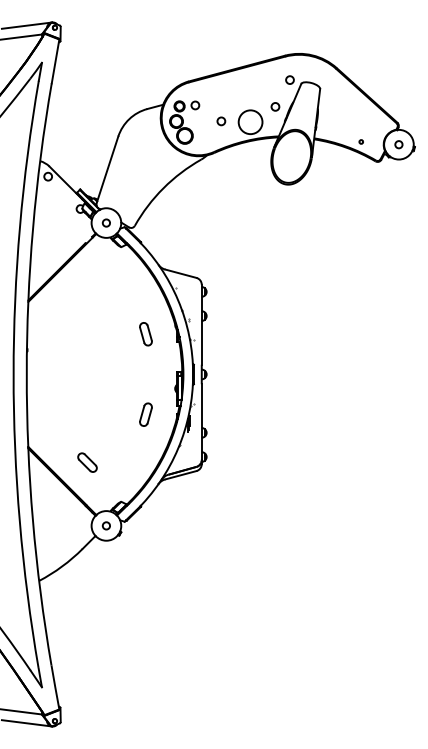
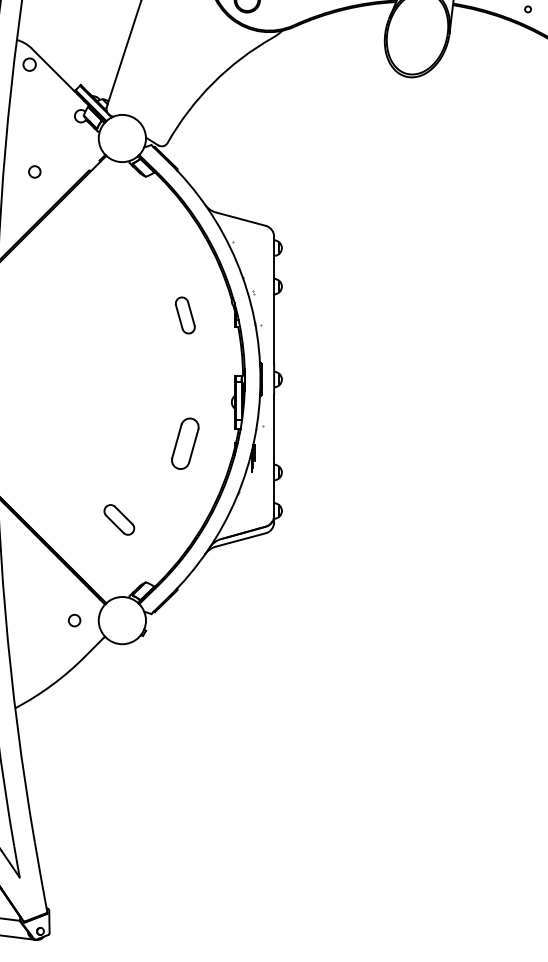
circle: (105, 222) -> (33, 171), moved
part: (145, 414) -> (184, 443), size x1.4
part: (87, 462) -> (119, 519), moved
circle: (105, 525) -> (73, 619), moved

